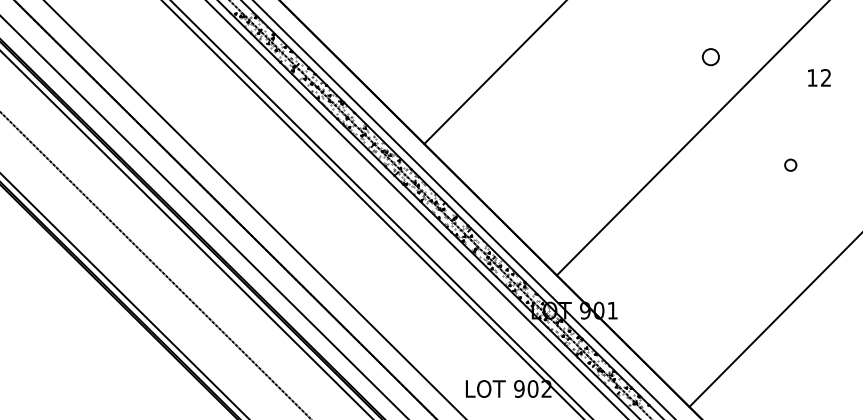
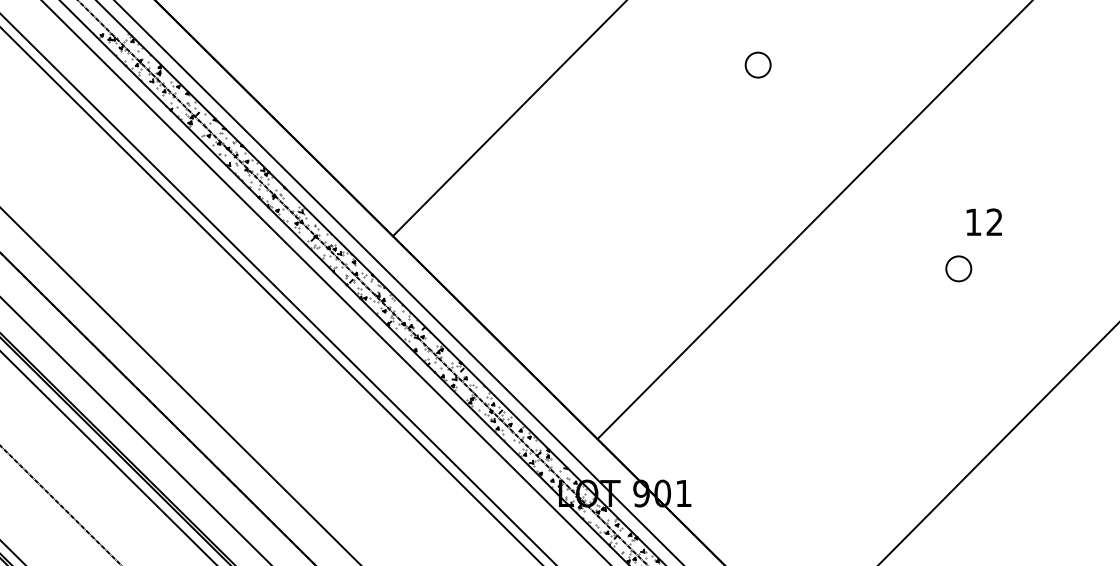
circle: (710, 57) -> (757, 65), moved
text: (819, 77) -> (984, 221), moved
circle: (790, 165) -> (958, 269), size x1.43

